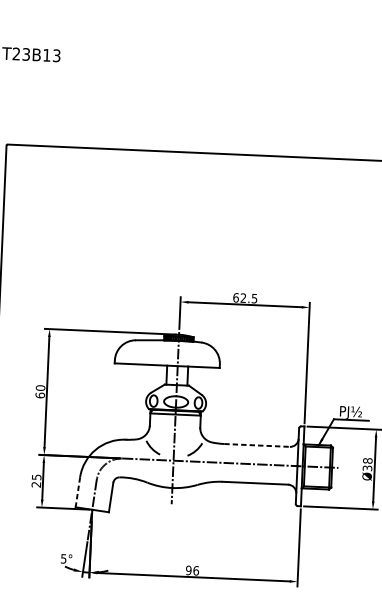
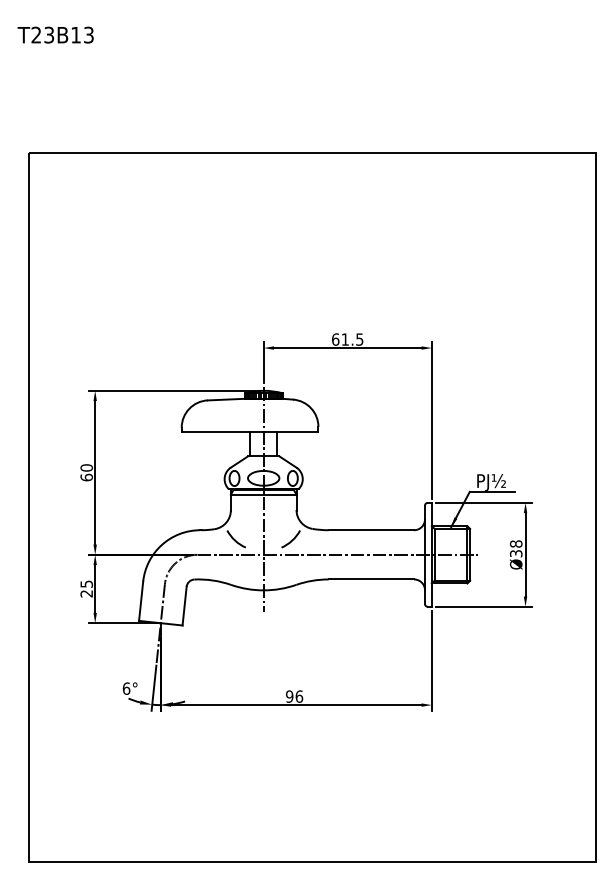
text: (242, 298) -> (344, 339), 62.5 -> 61.5
line: (257, 445) -> (371, 530), dashed -> solid
line: (78, 492) -> (141, 601), dashed -> solid
text: (63, 558) -> (126, 688), 5° -> 6°

